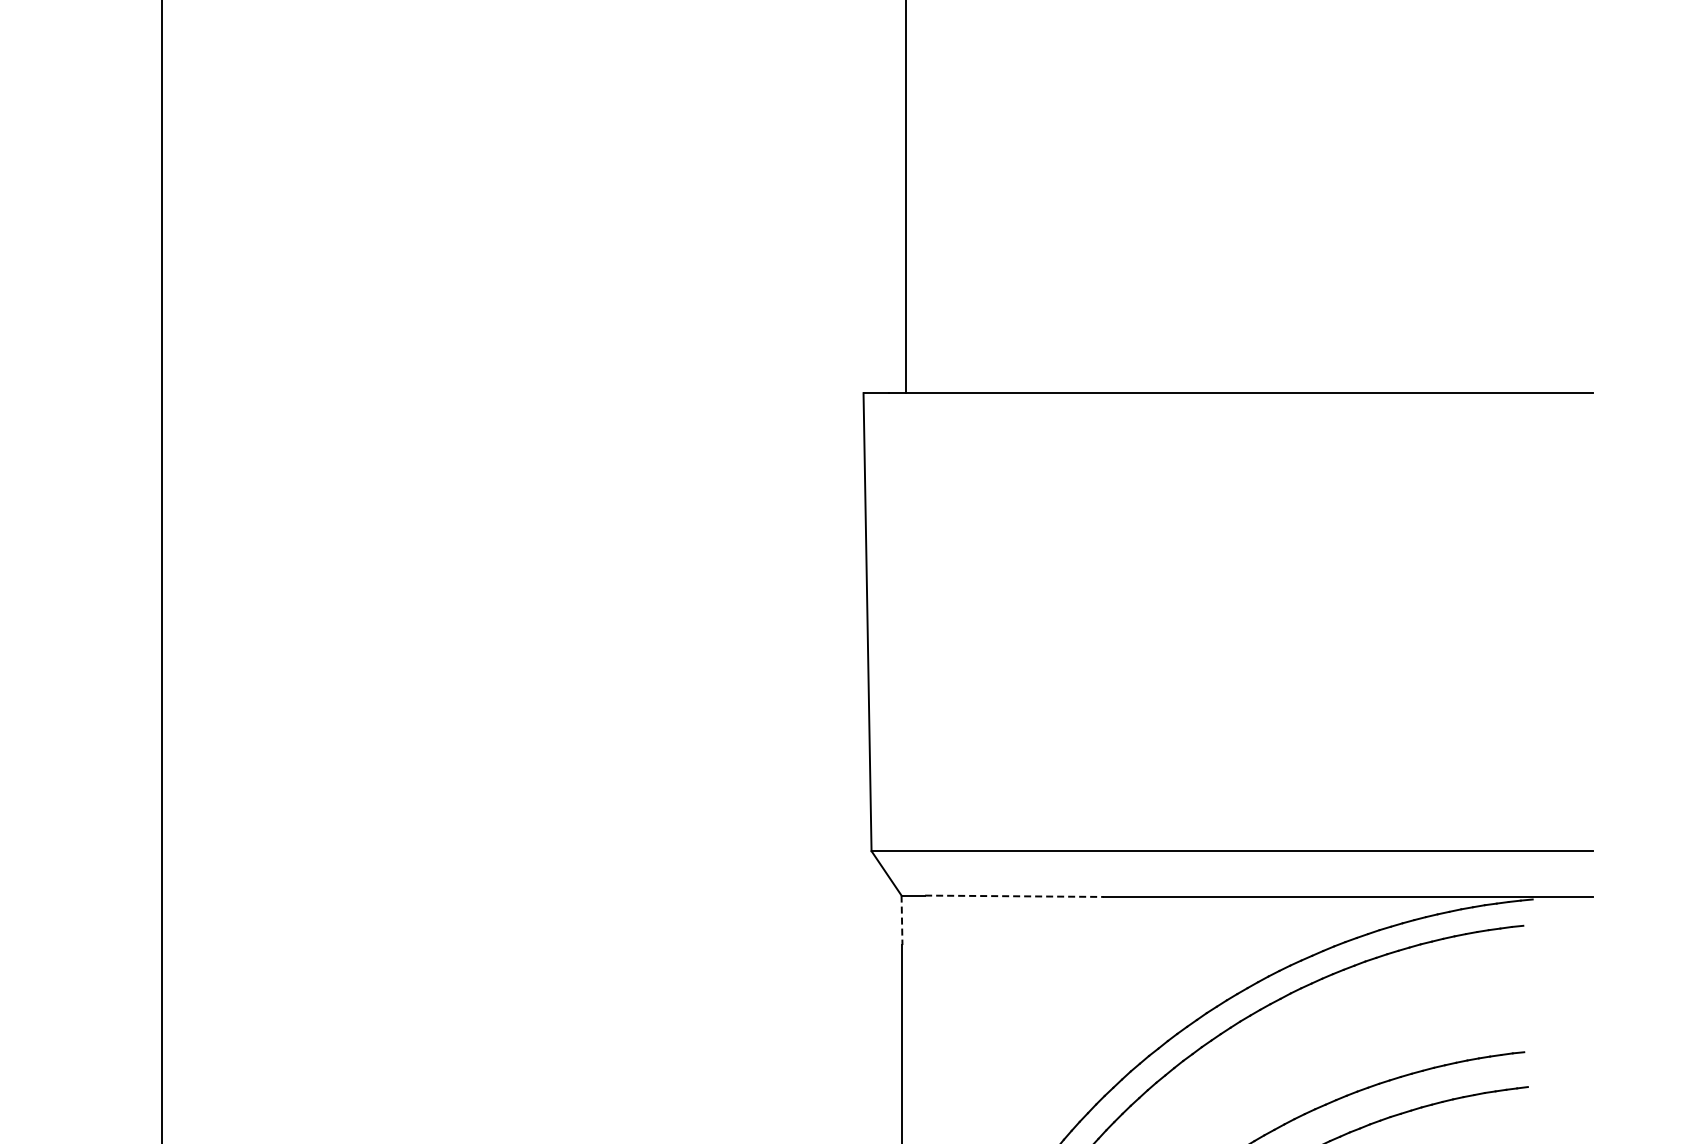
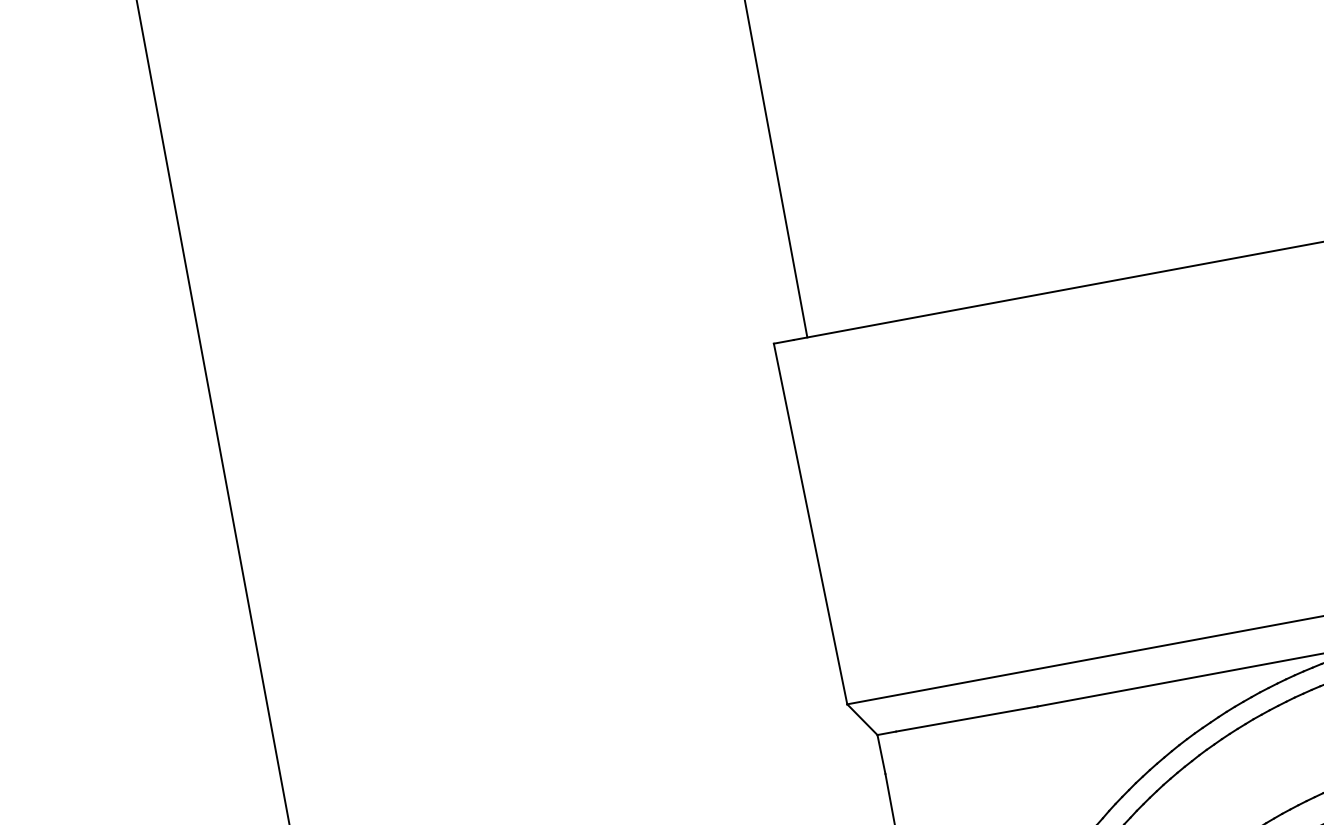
line: (1015, 896) -> (967, 719), dashed -> solid
line: (902, 920) -> (881, 754), dashed -> solid

